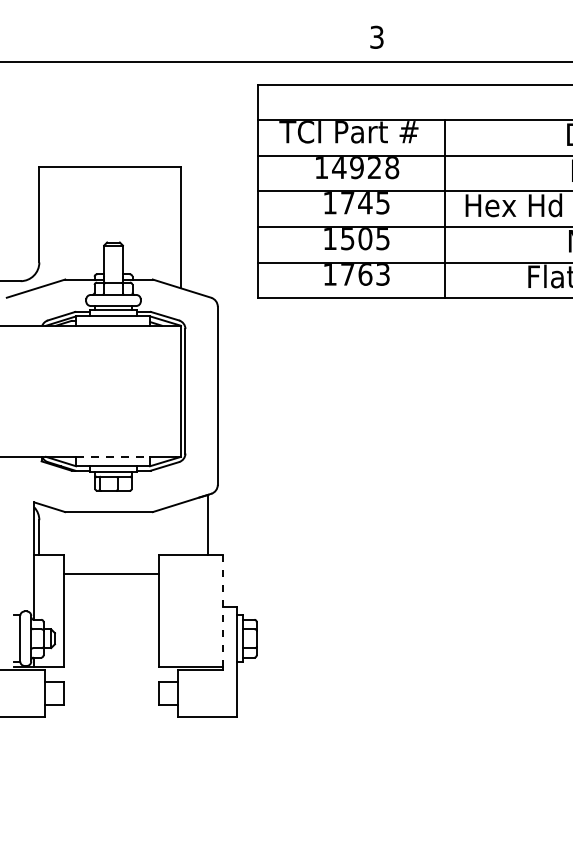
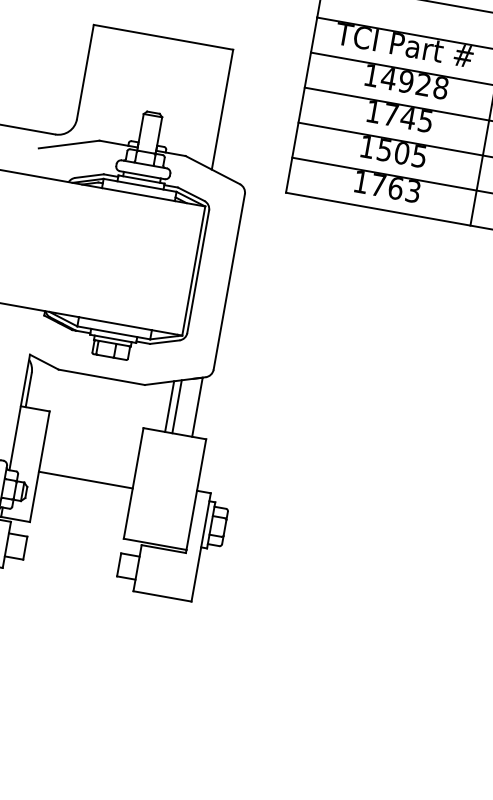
line: (113, 456) -> (115, 323), dashed -> solid
line: (188, 527) -> (177, 406), added
line: (180, 528) -> (169, 405), added
line: (111, 574) -> (85, 480), moved
line: (222, 611) -> (196, 495), dashed -> solid

